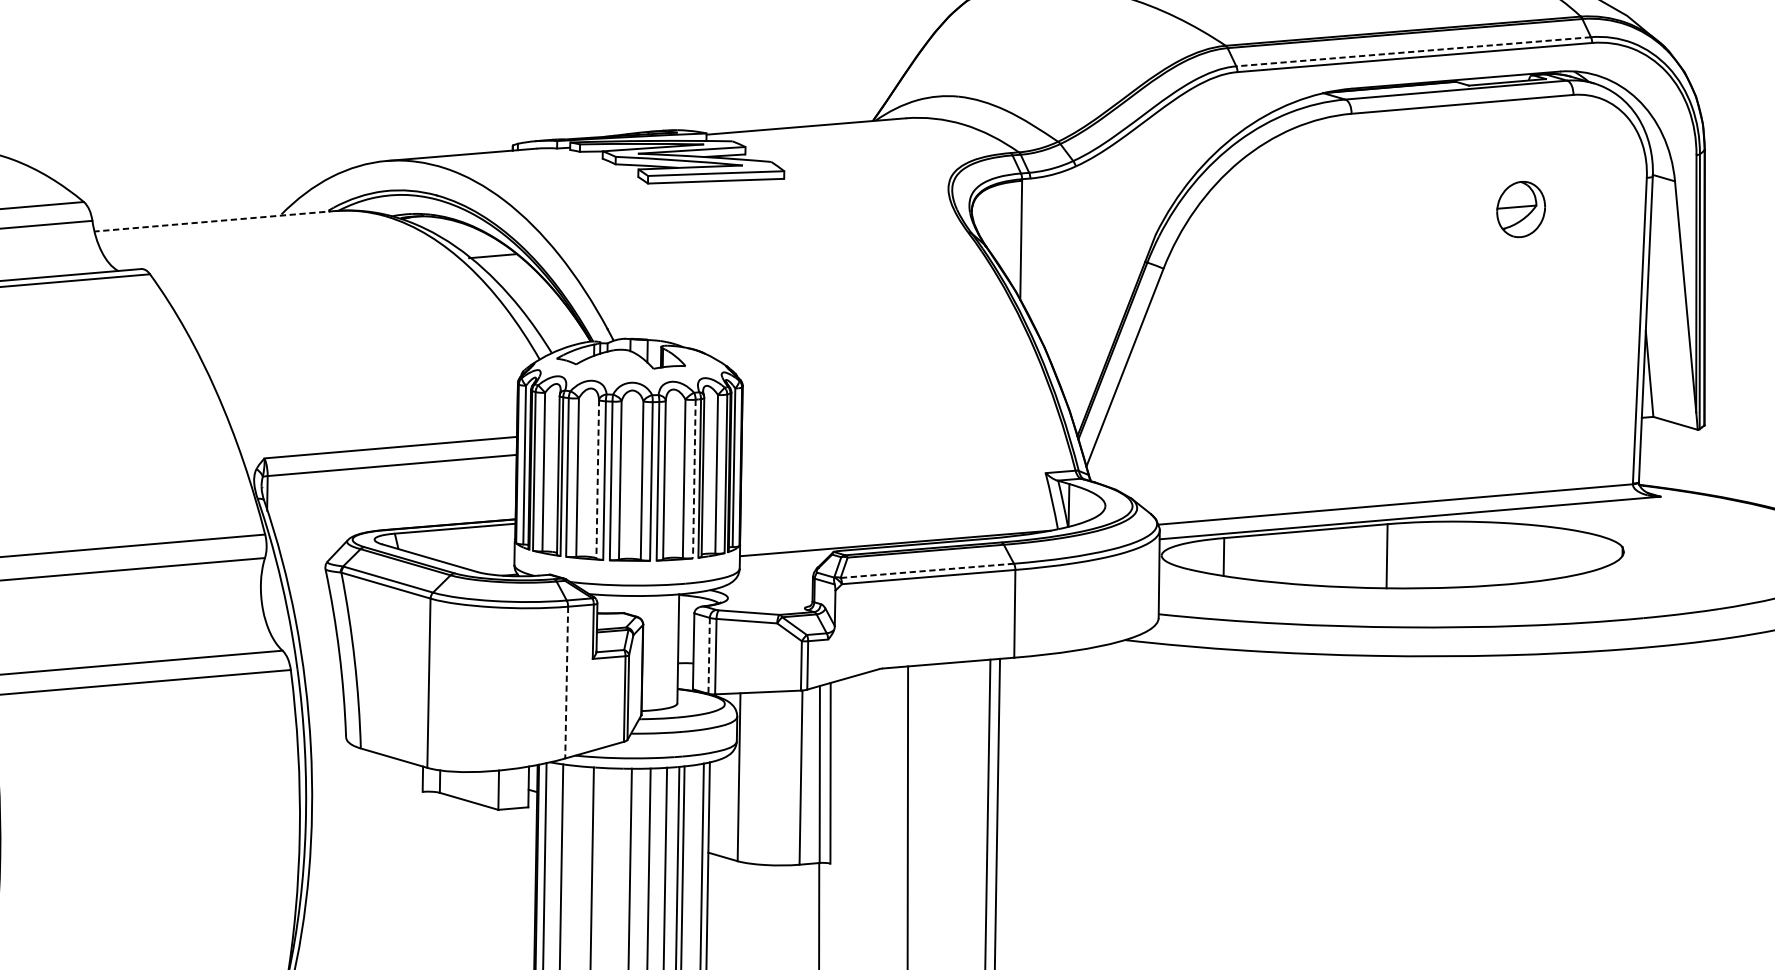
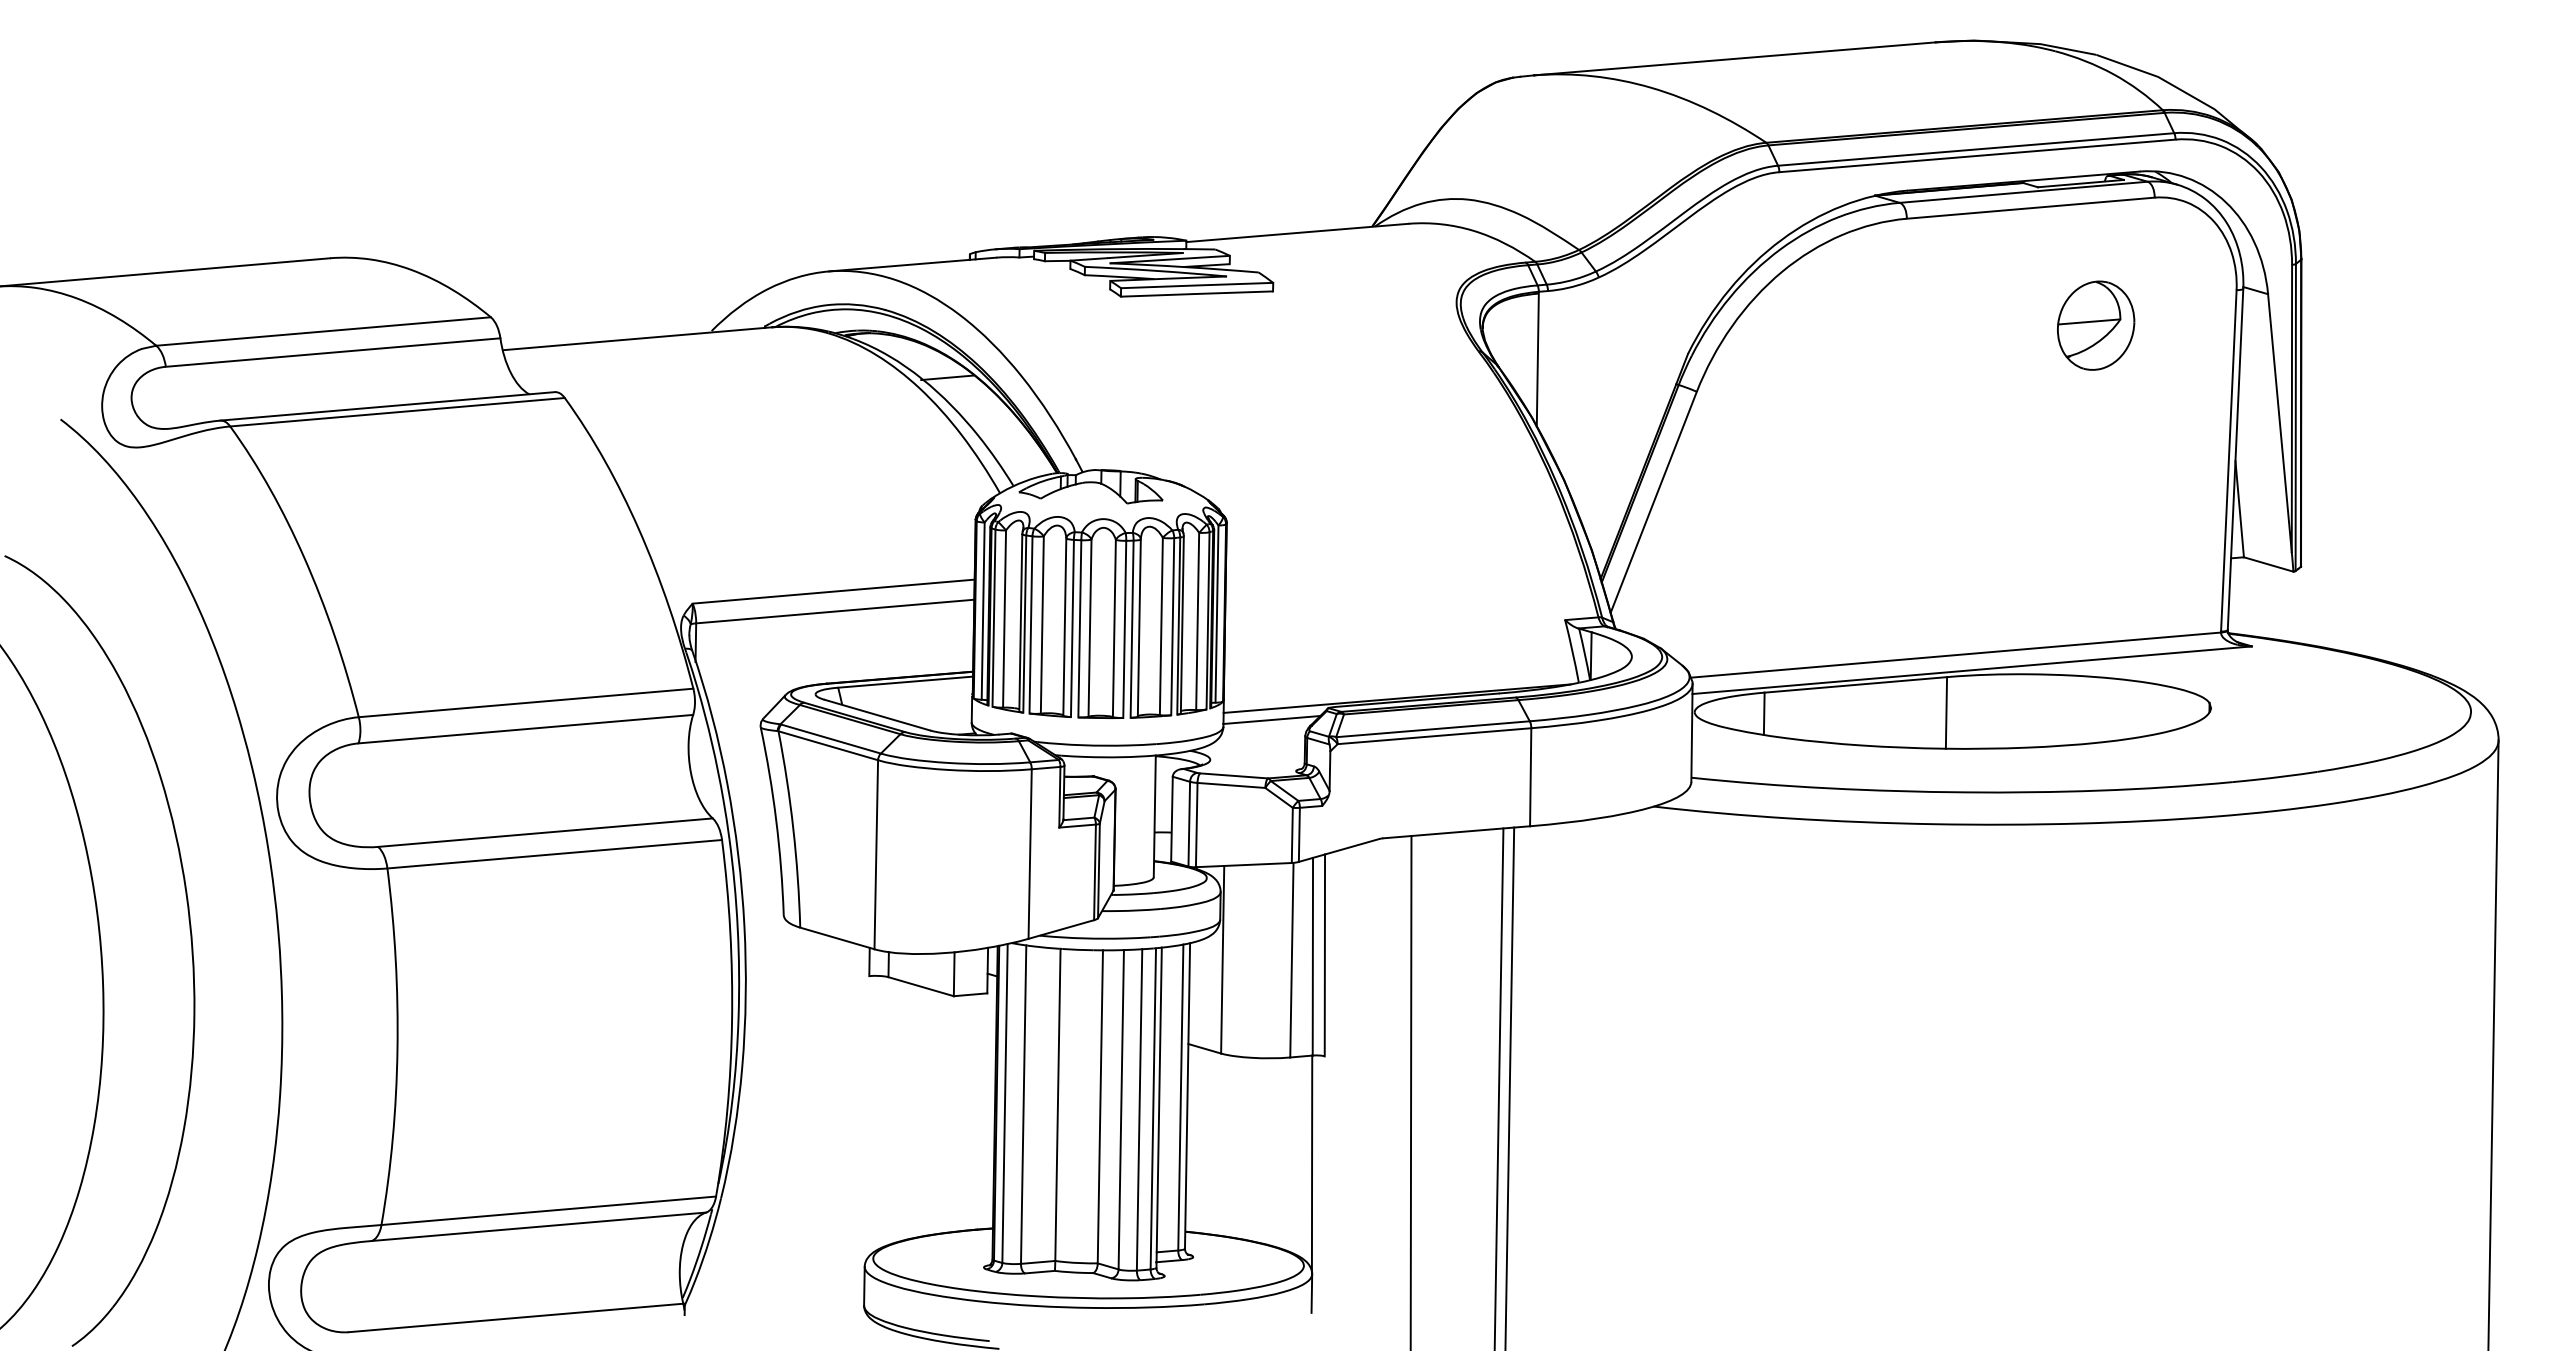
line: (1413, 51) -> (1976, 149), dashed -> solid
part: (1521, 209) -> (2096, 325), size x1.43
line: (215, 221) -> (637, 338), dashed -> solid
line: (597, 478) -> (1064, 626), dashed -> solid
line: (694, 478) -> (1172, 626), dashed -> solid
line: (782, 563) -> (1271, 720), added
line: (926, 571) -> (1432, 729), dashed -> solid
line: (709, 656) -> (1189, 824), dashed -> solid
line: (567, 682) -> (1030, 854), dashed -> solid

